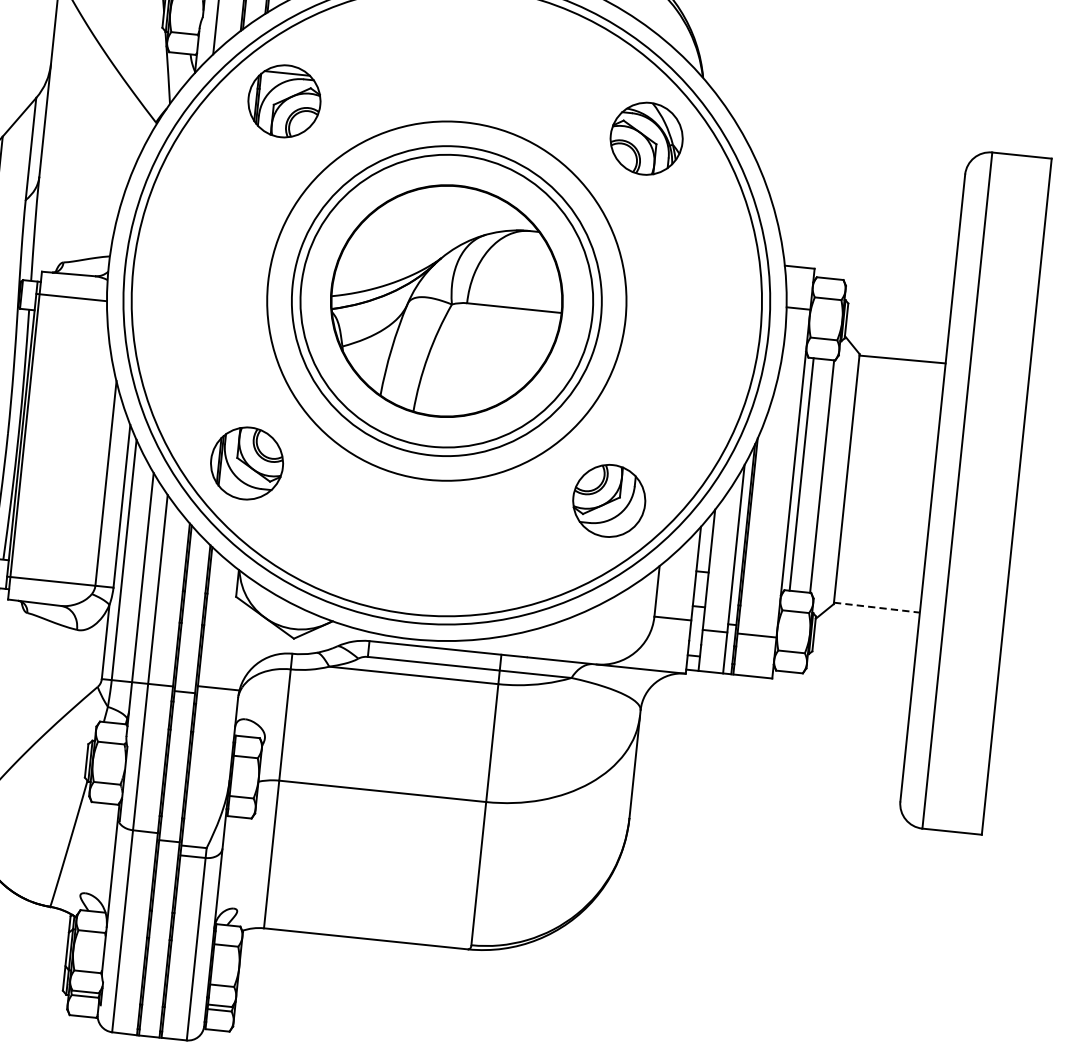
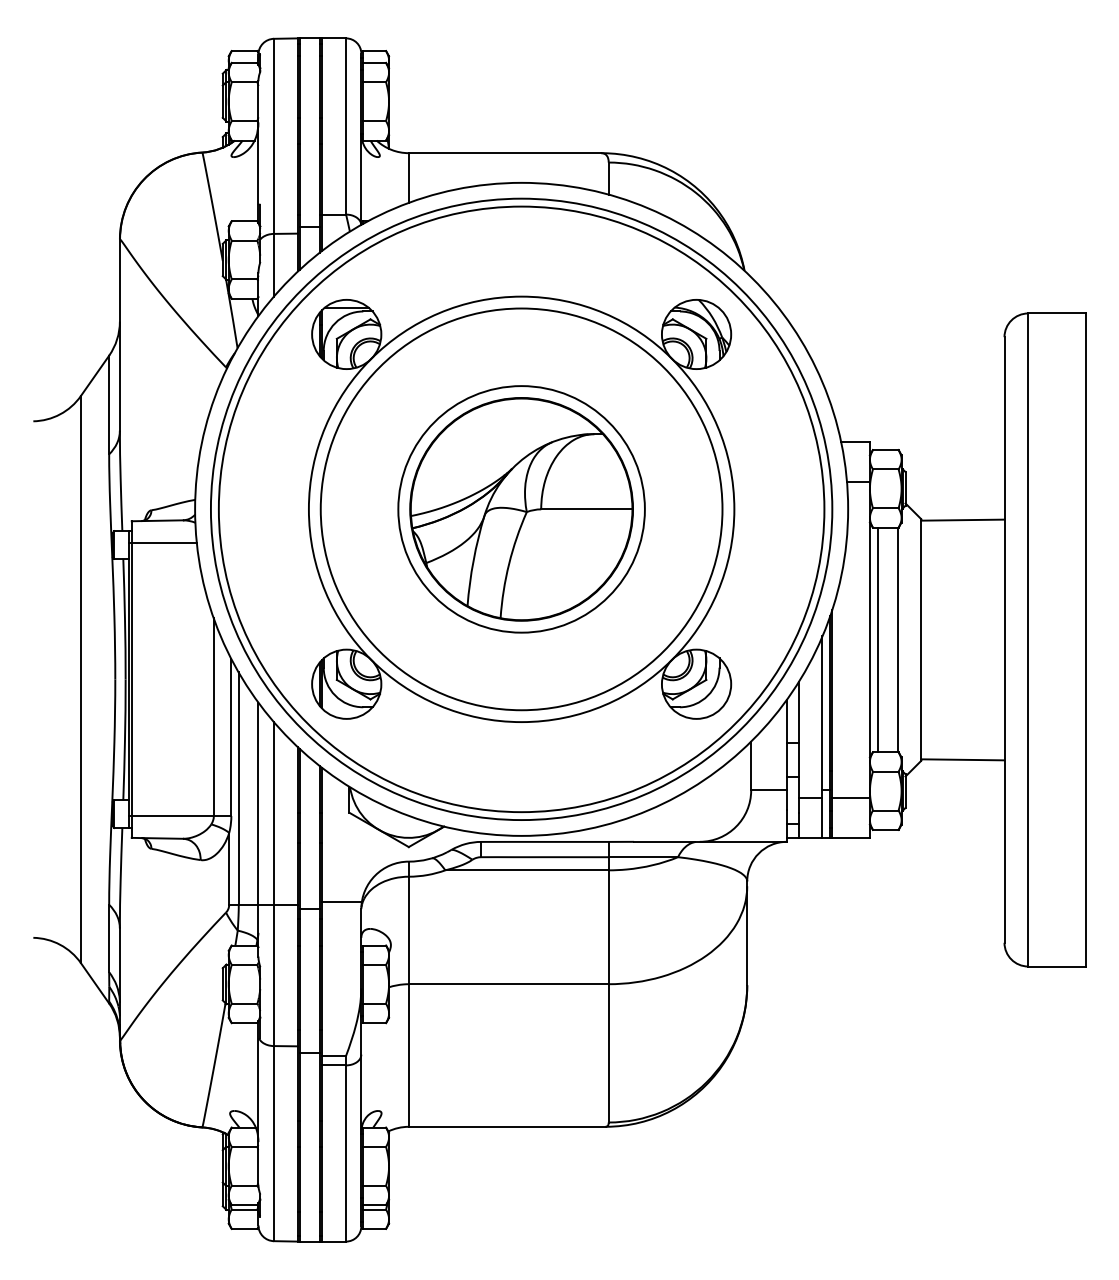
circle: (446, 301) -> (521, 509), size x0.71
circle: (446, 301) -> (521, 509), size x1.43
circle: (446, 301) -> (521, 509), size x1.43
line: (876, 607) -> (962, 759), dashed -> solid

